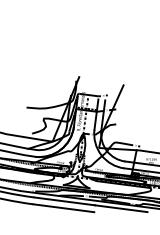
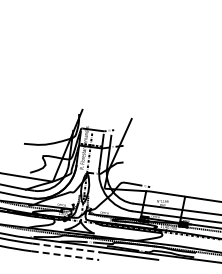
line: (64, 200) -> (66, 247), solid -> dashed
line: (63, 208) -> (65, 255), solid -> dashed

